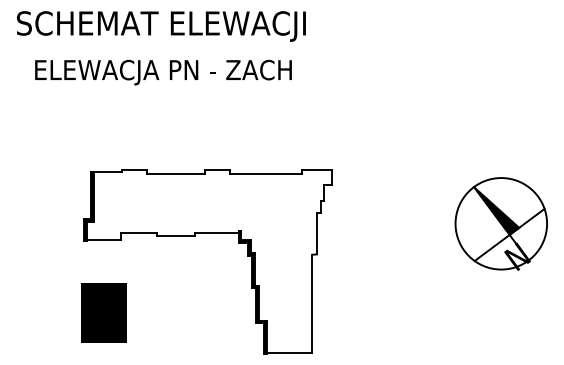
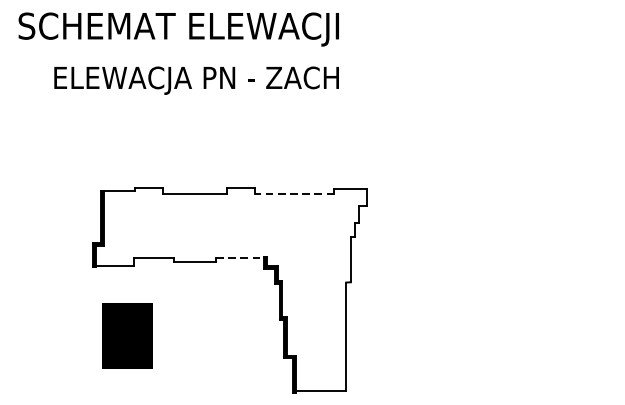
text: (163, 72) -> (196, 80), moved
line: (265, 174) -> (294, 193), solid -> dashed
part: (500, 223) -> (554, 247), removed
line: (216, 232) -> (239, 257), solid -> dashed
text: (103, 312) -> (126, 335), moved

